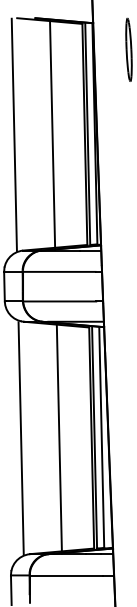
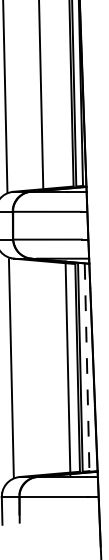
line: (58, 438) -> (67, 368), moved
line: (101, 438) -> (86, 368), solid -> dashed

